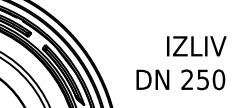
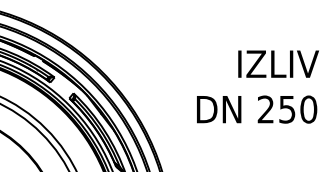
text: (181, 62) -> (257, 86), moved

